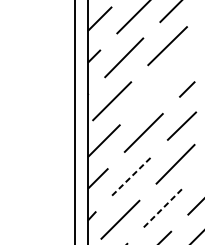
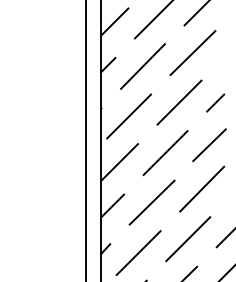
line: (155, 89) -> (179, 102), added
line: (132, 175) -> (152, 202), dashed -> solid
line: (163, 208) -> (188, 239), dashed -> solid

